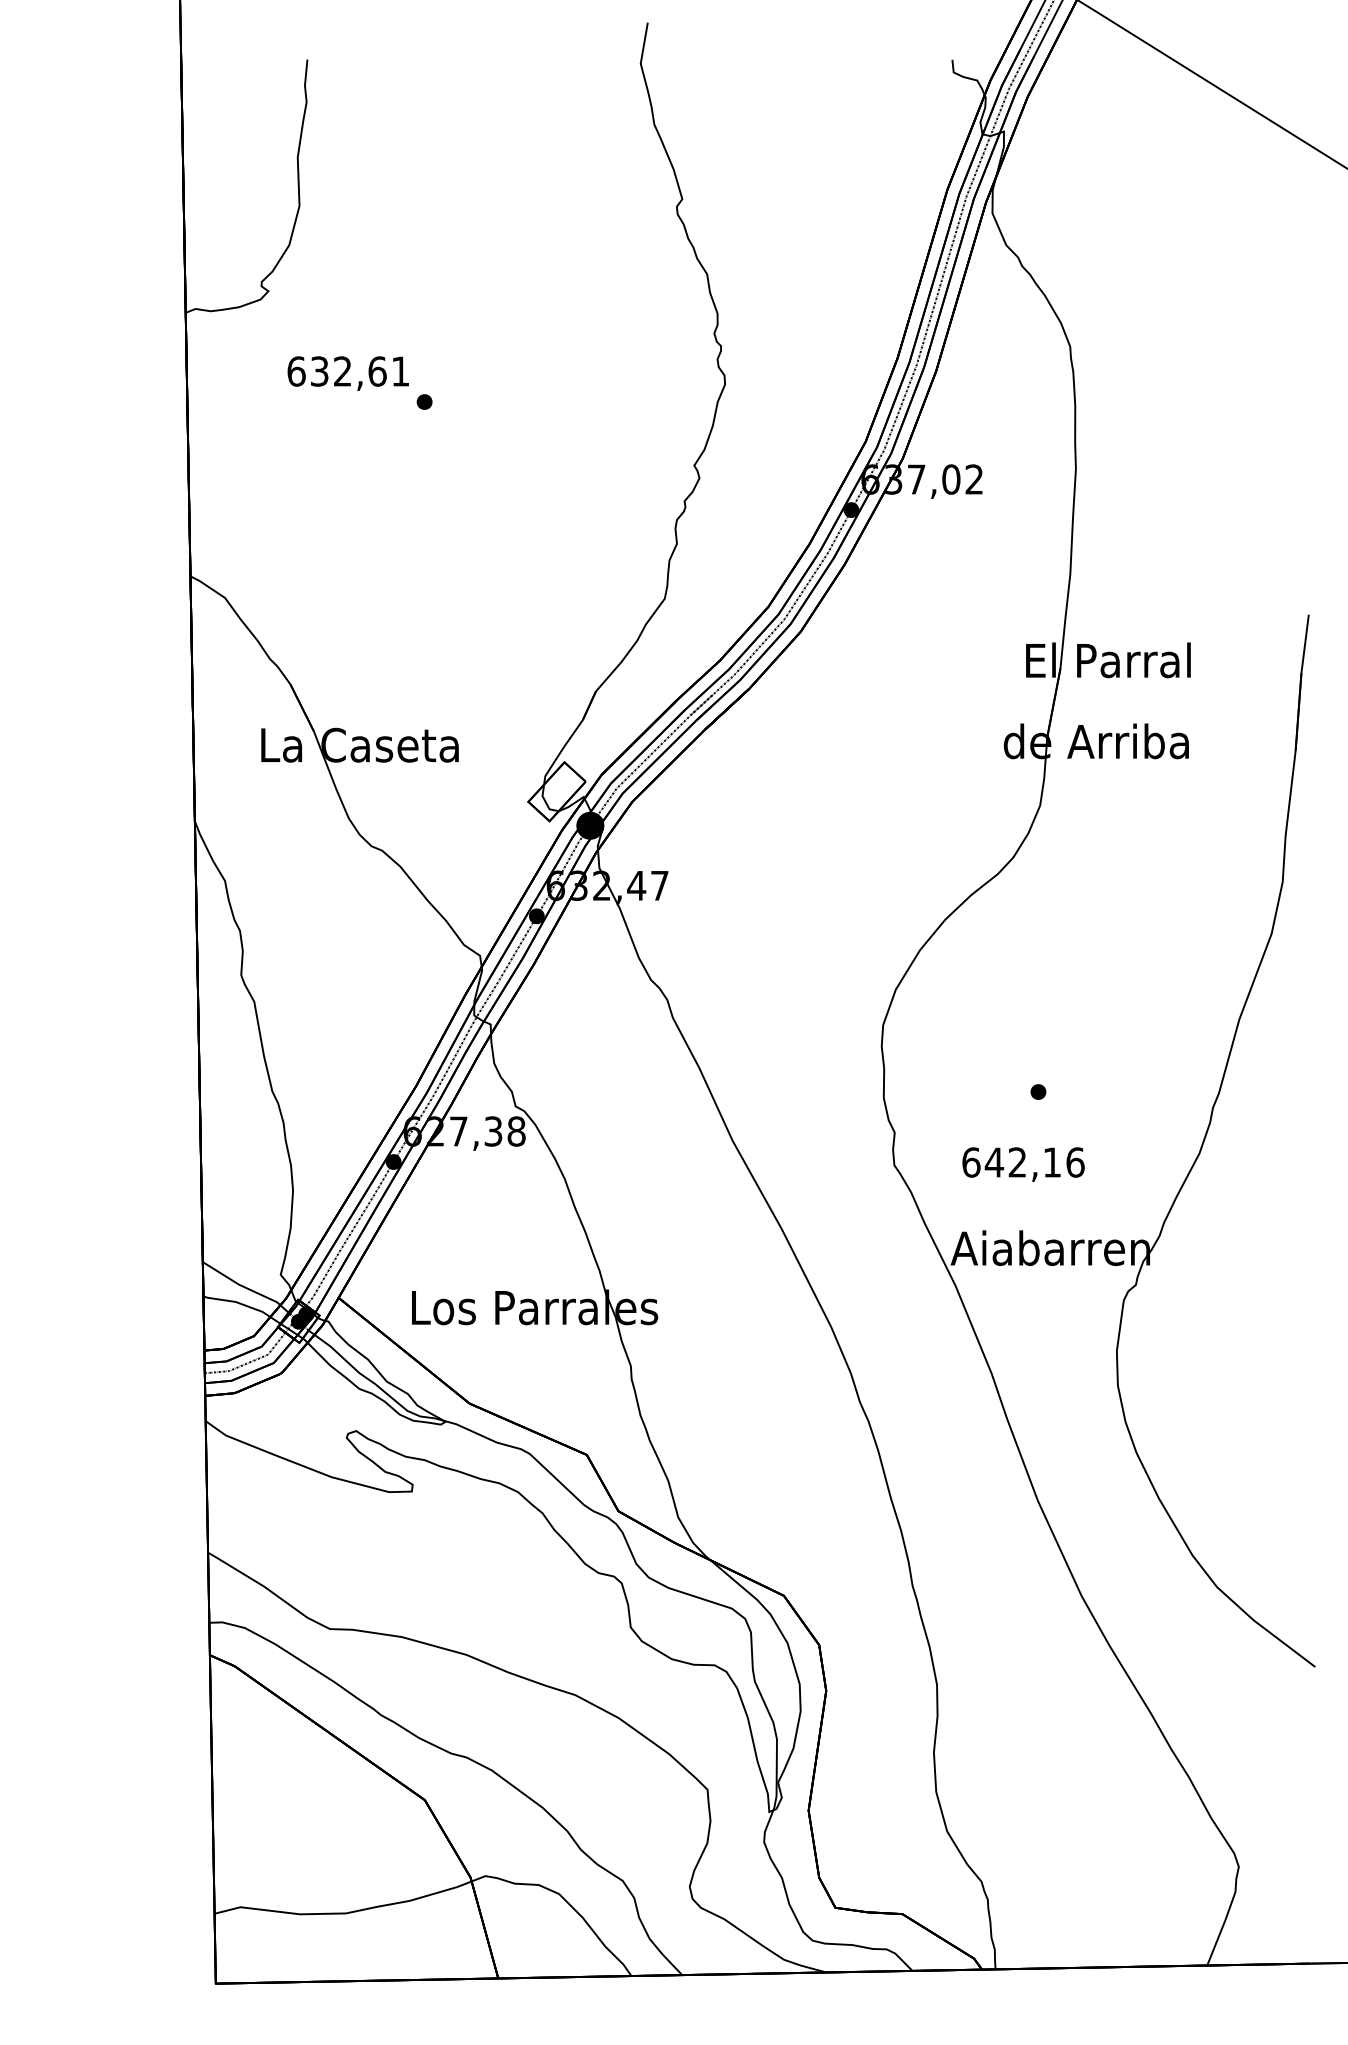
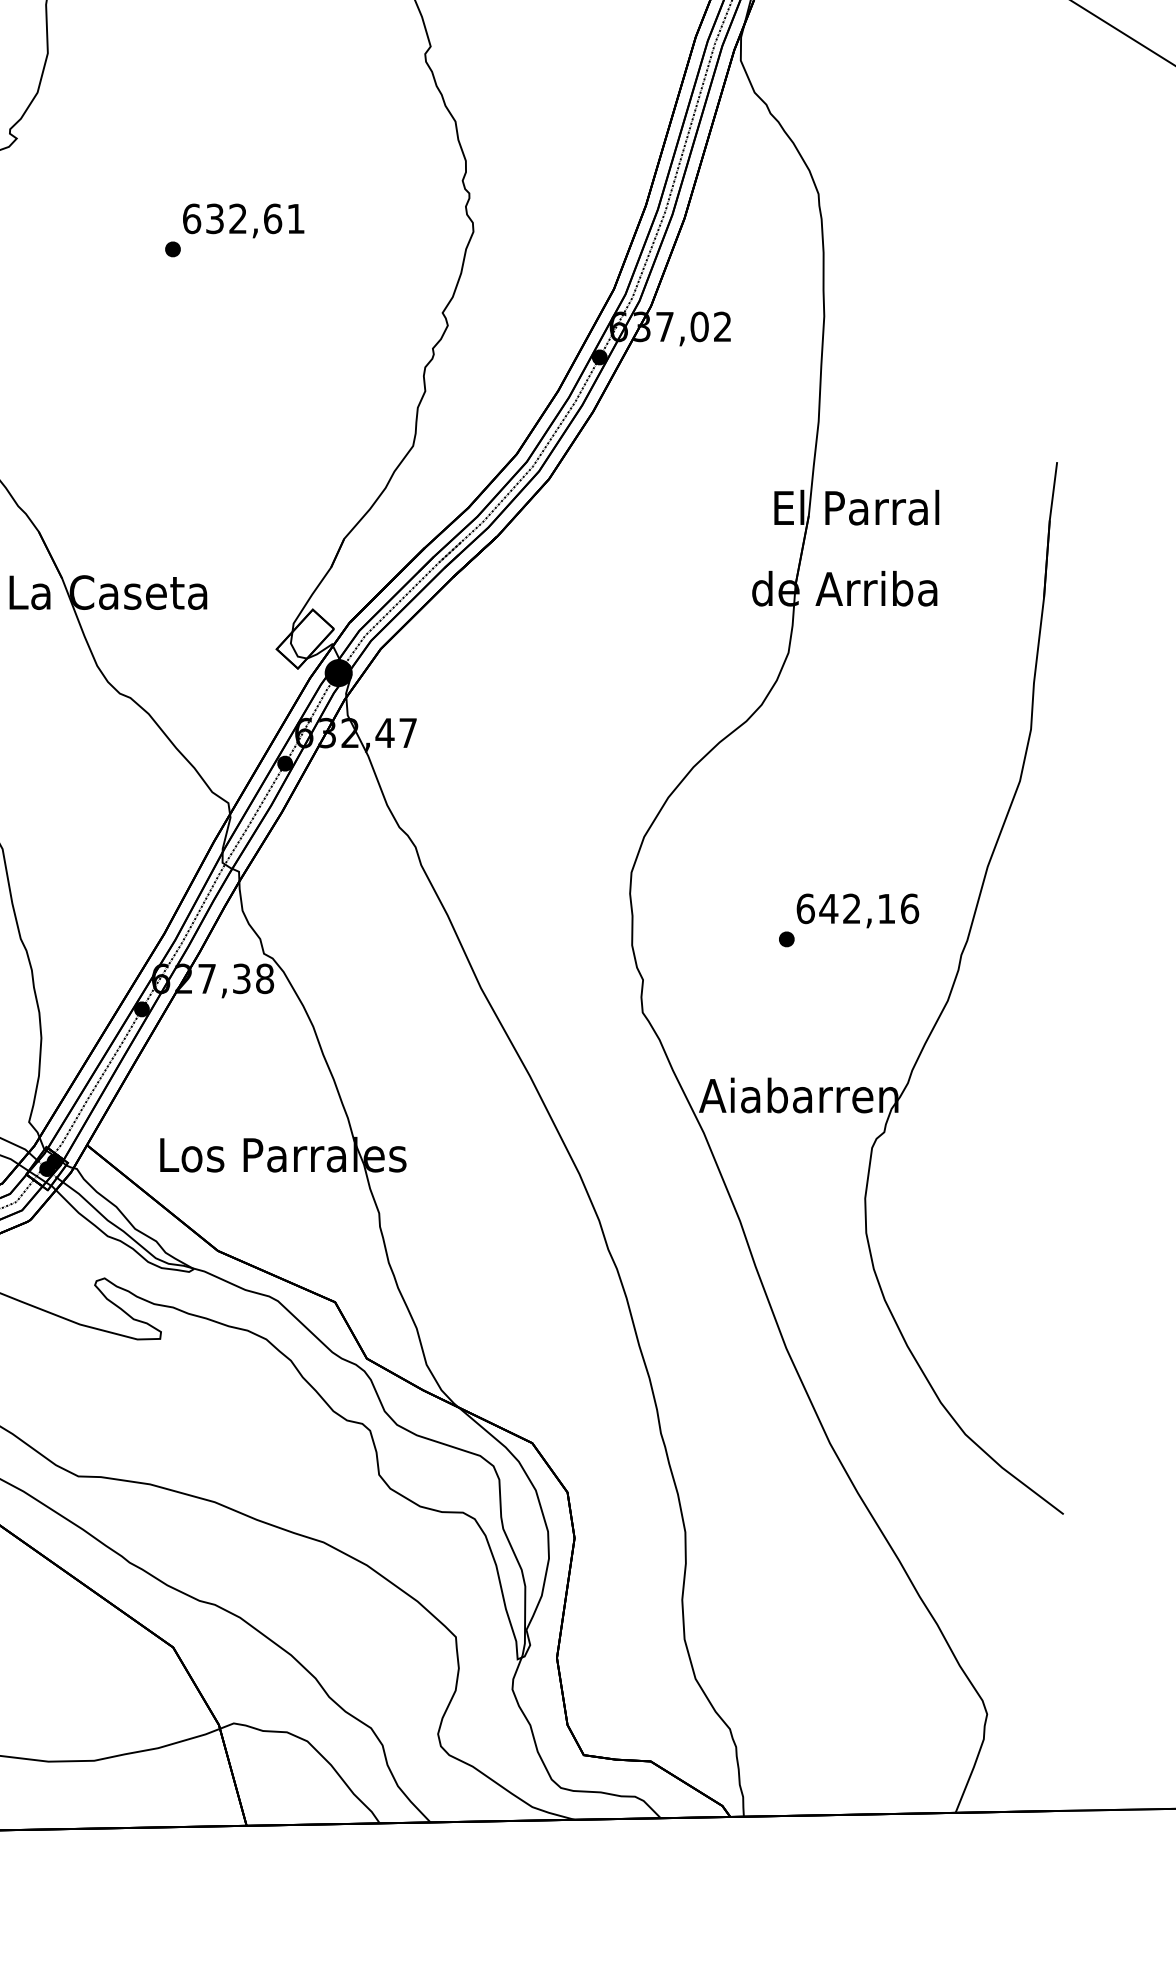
text: (347, 373) -> (242, 220), moved
text: (1023, 1164) -> (857, 910), moved

